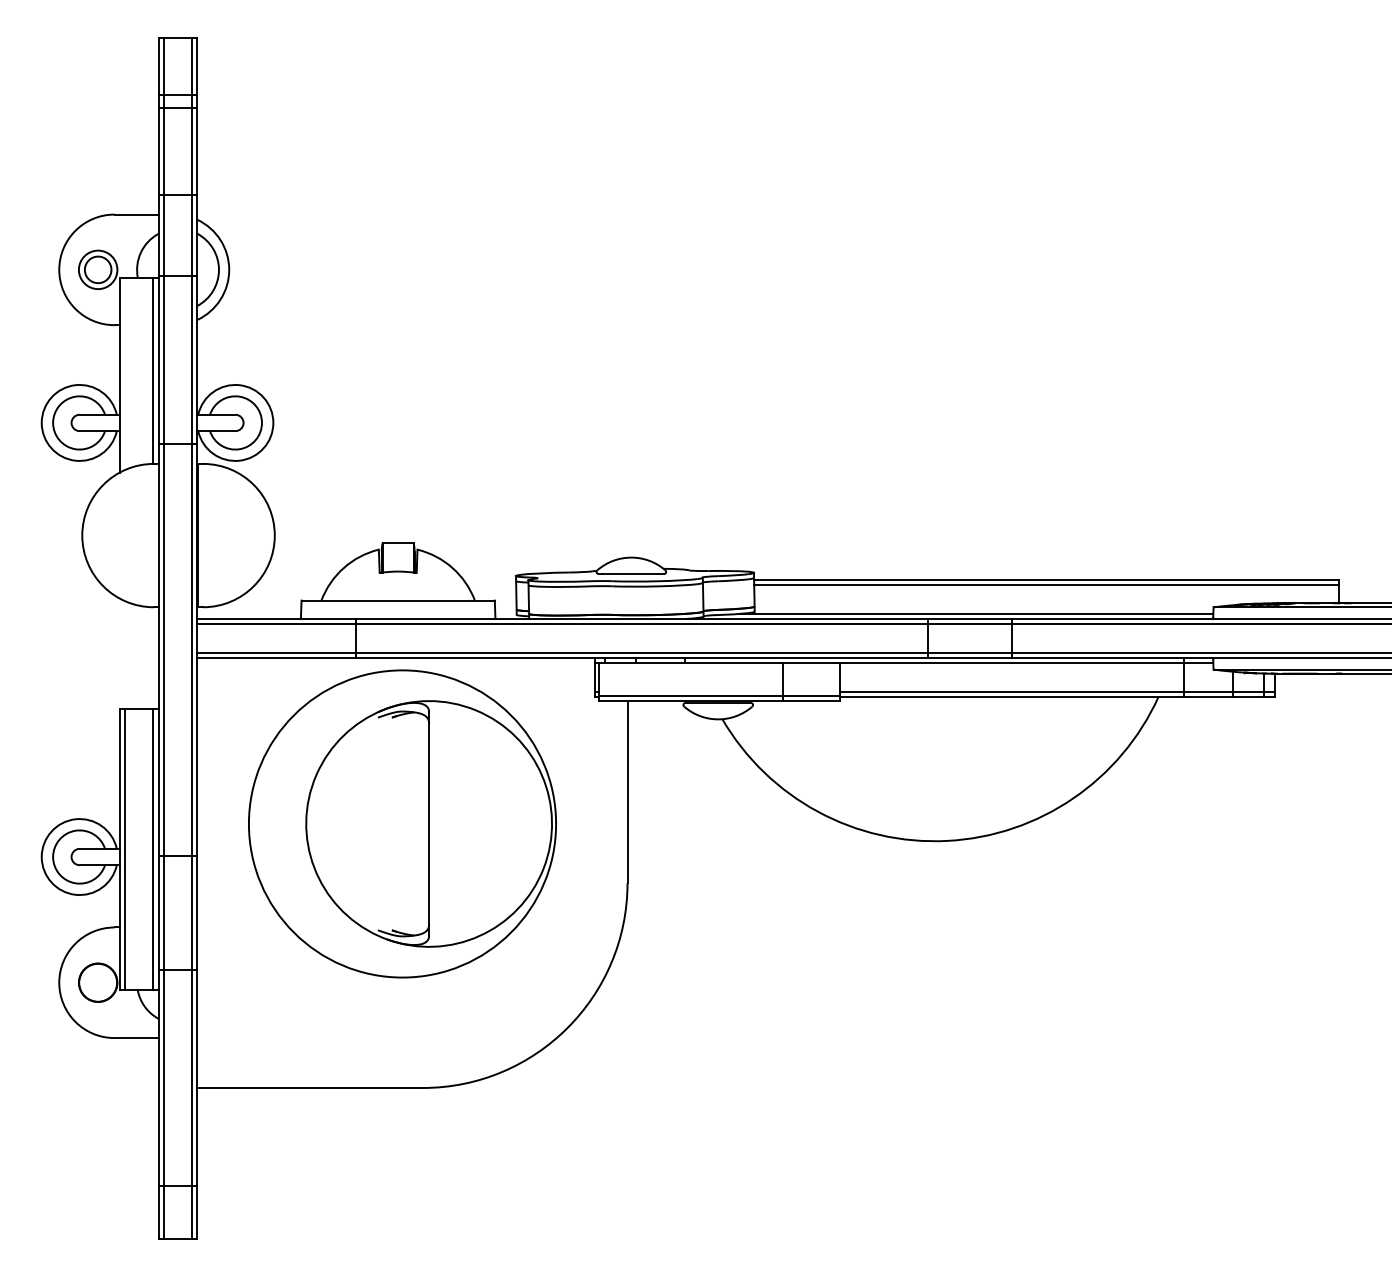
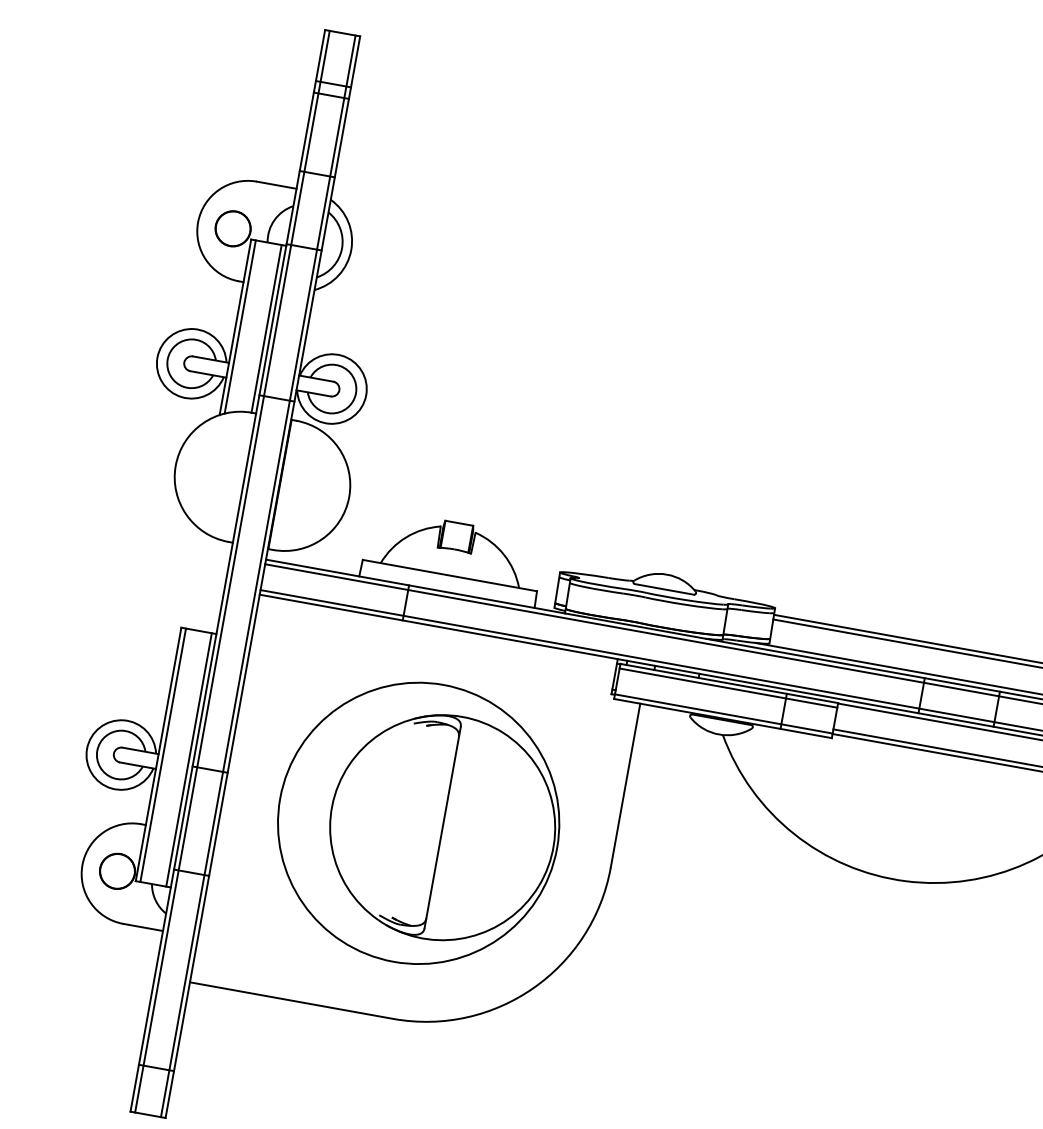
circle: (98, 269) -> (233, 228), size x1.43
line: (124, 373) -> (240, 326), added
line: (719, 667) -> (728, 687), added
part: (402, 823) -> (418, 822), moved

